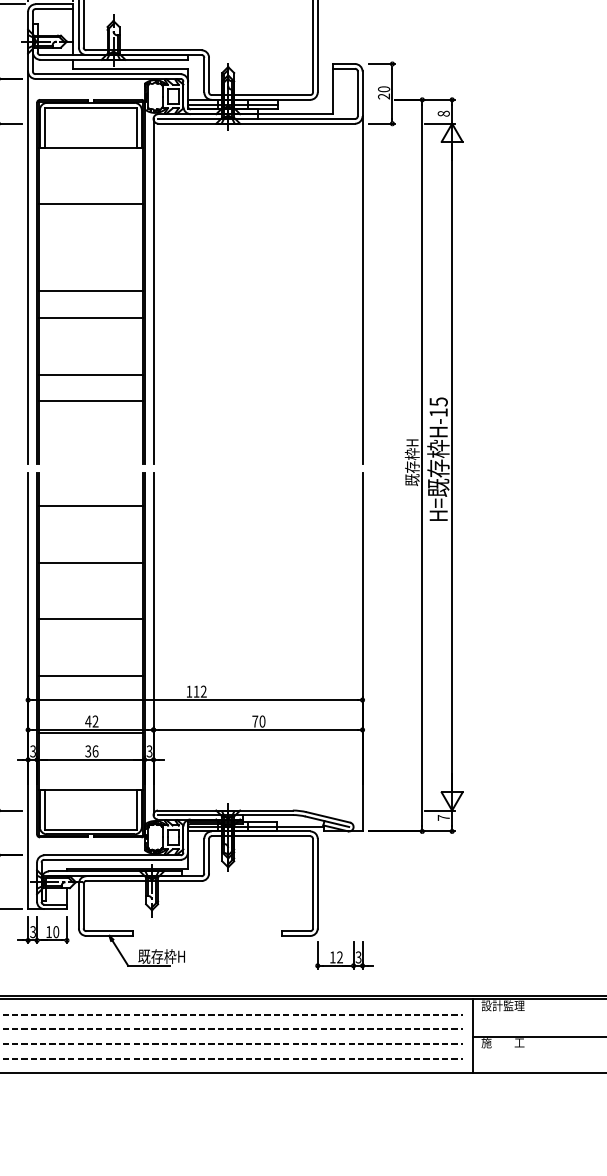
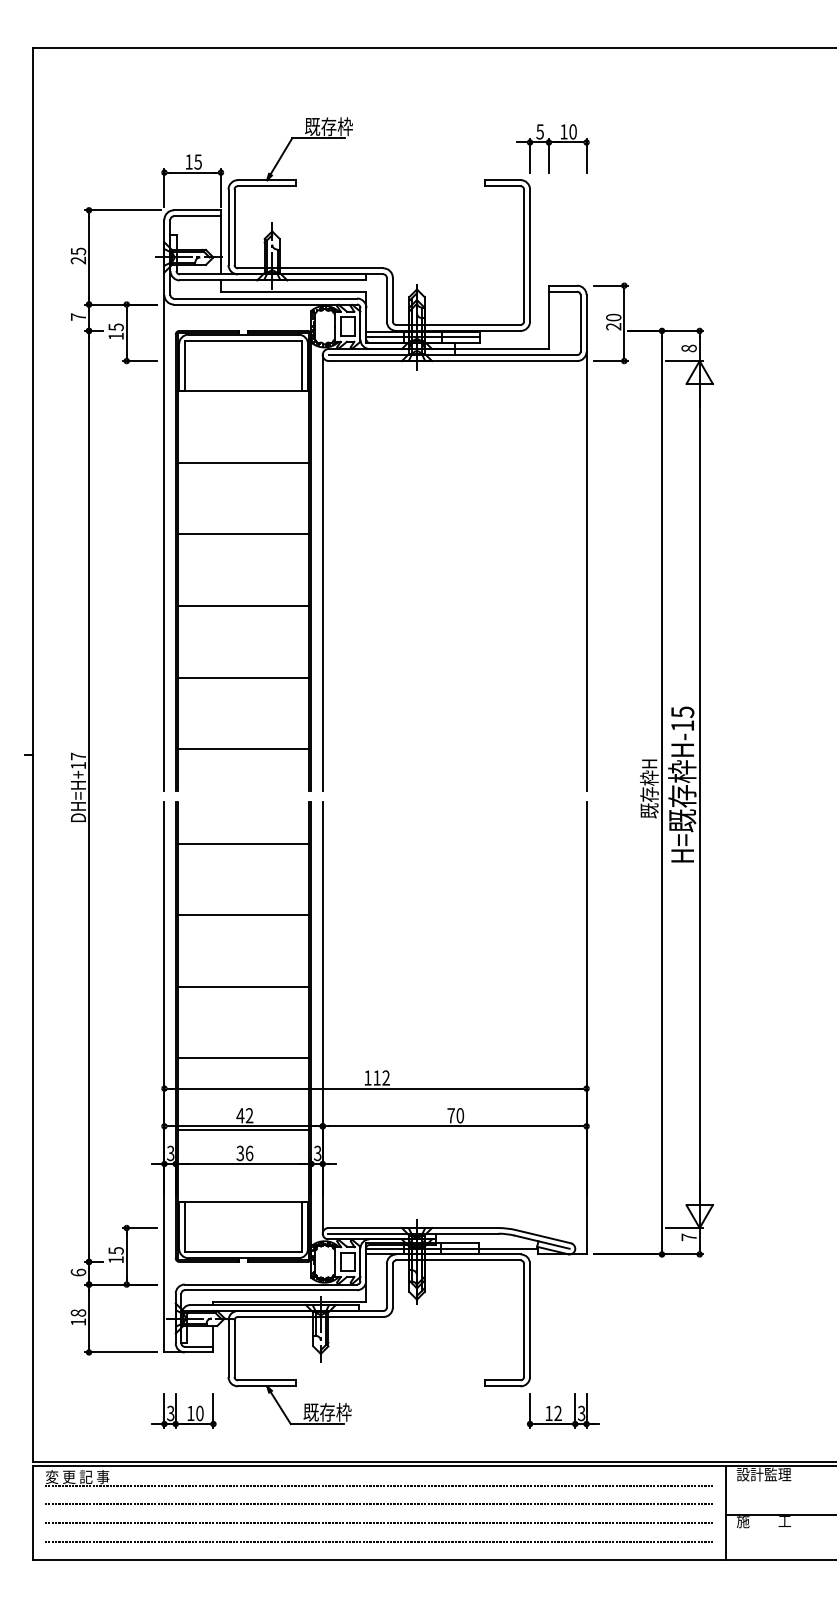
line: (90, 291) -> (243, 534), moved
line: (90, 401) -> (243, 749), moved
part: (43, 929) -> (183, 1410), moved
text: (181, 956) -> (357, 1412), 既存枠H -> 既存枠

